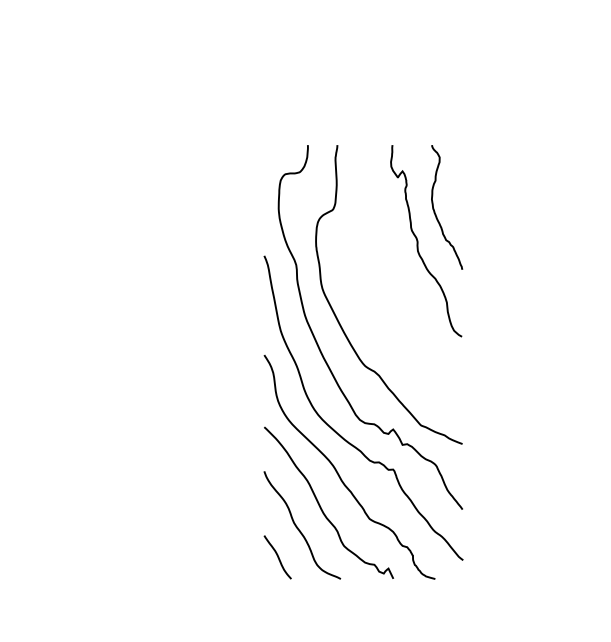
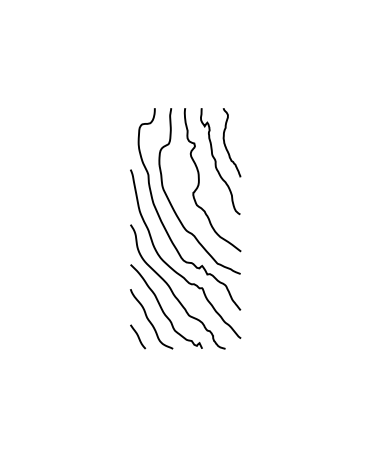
curve: (388, 275) -> (199, 180), added

